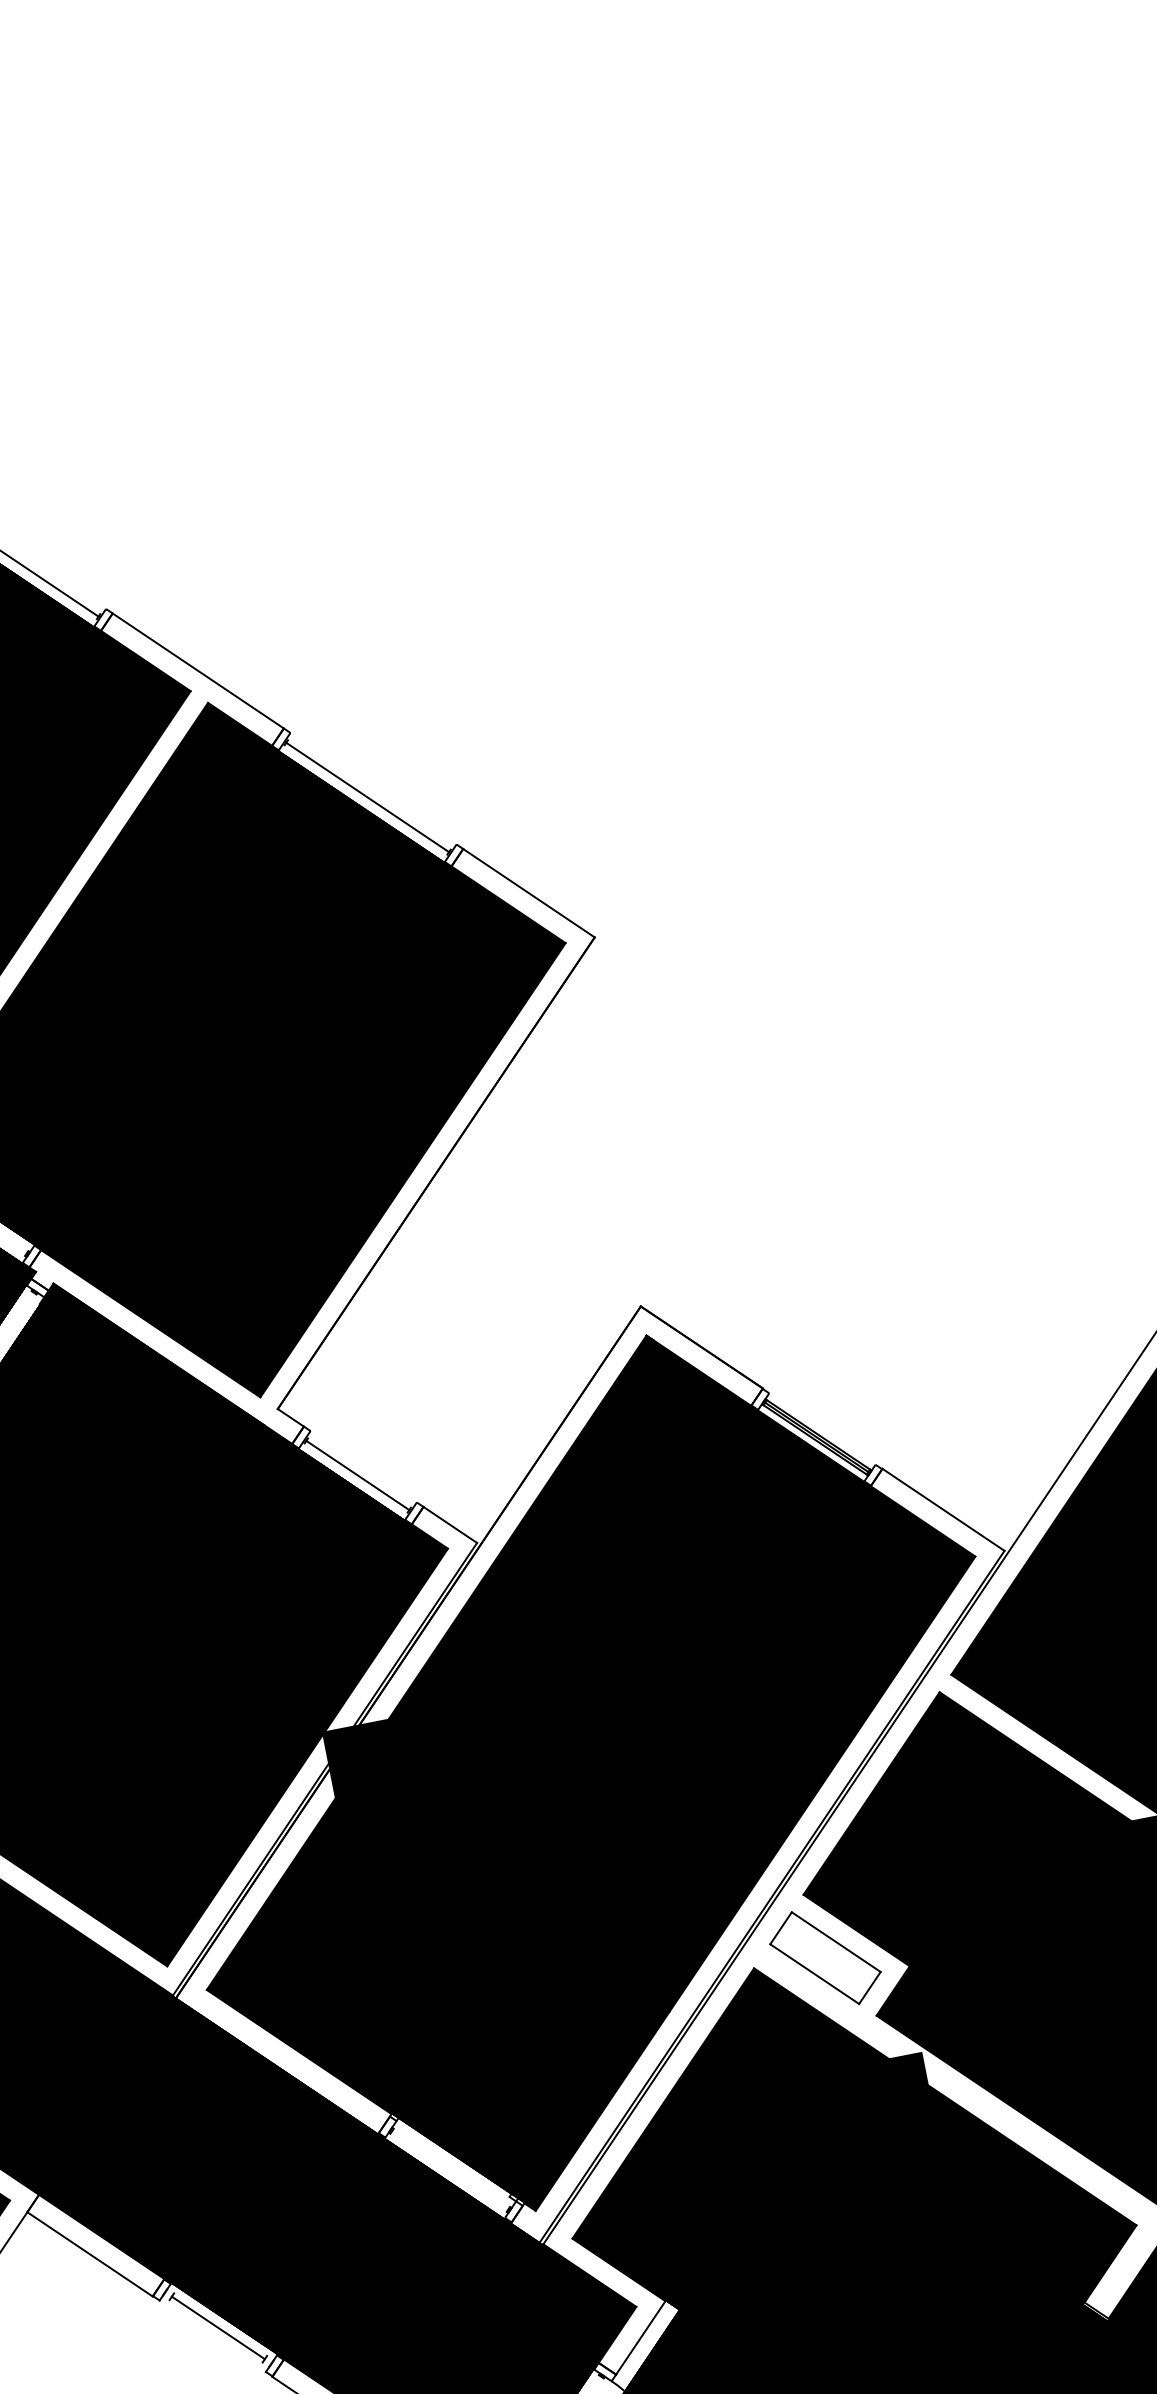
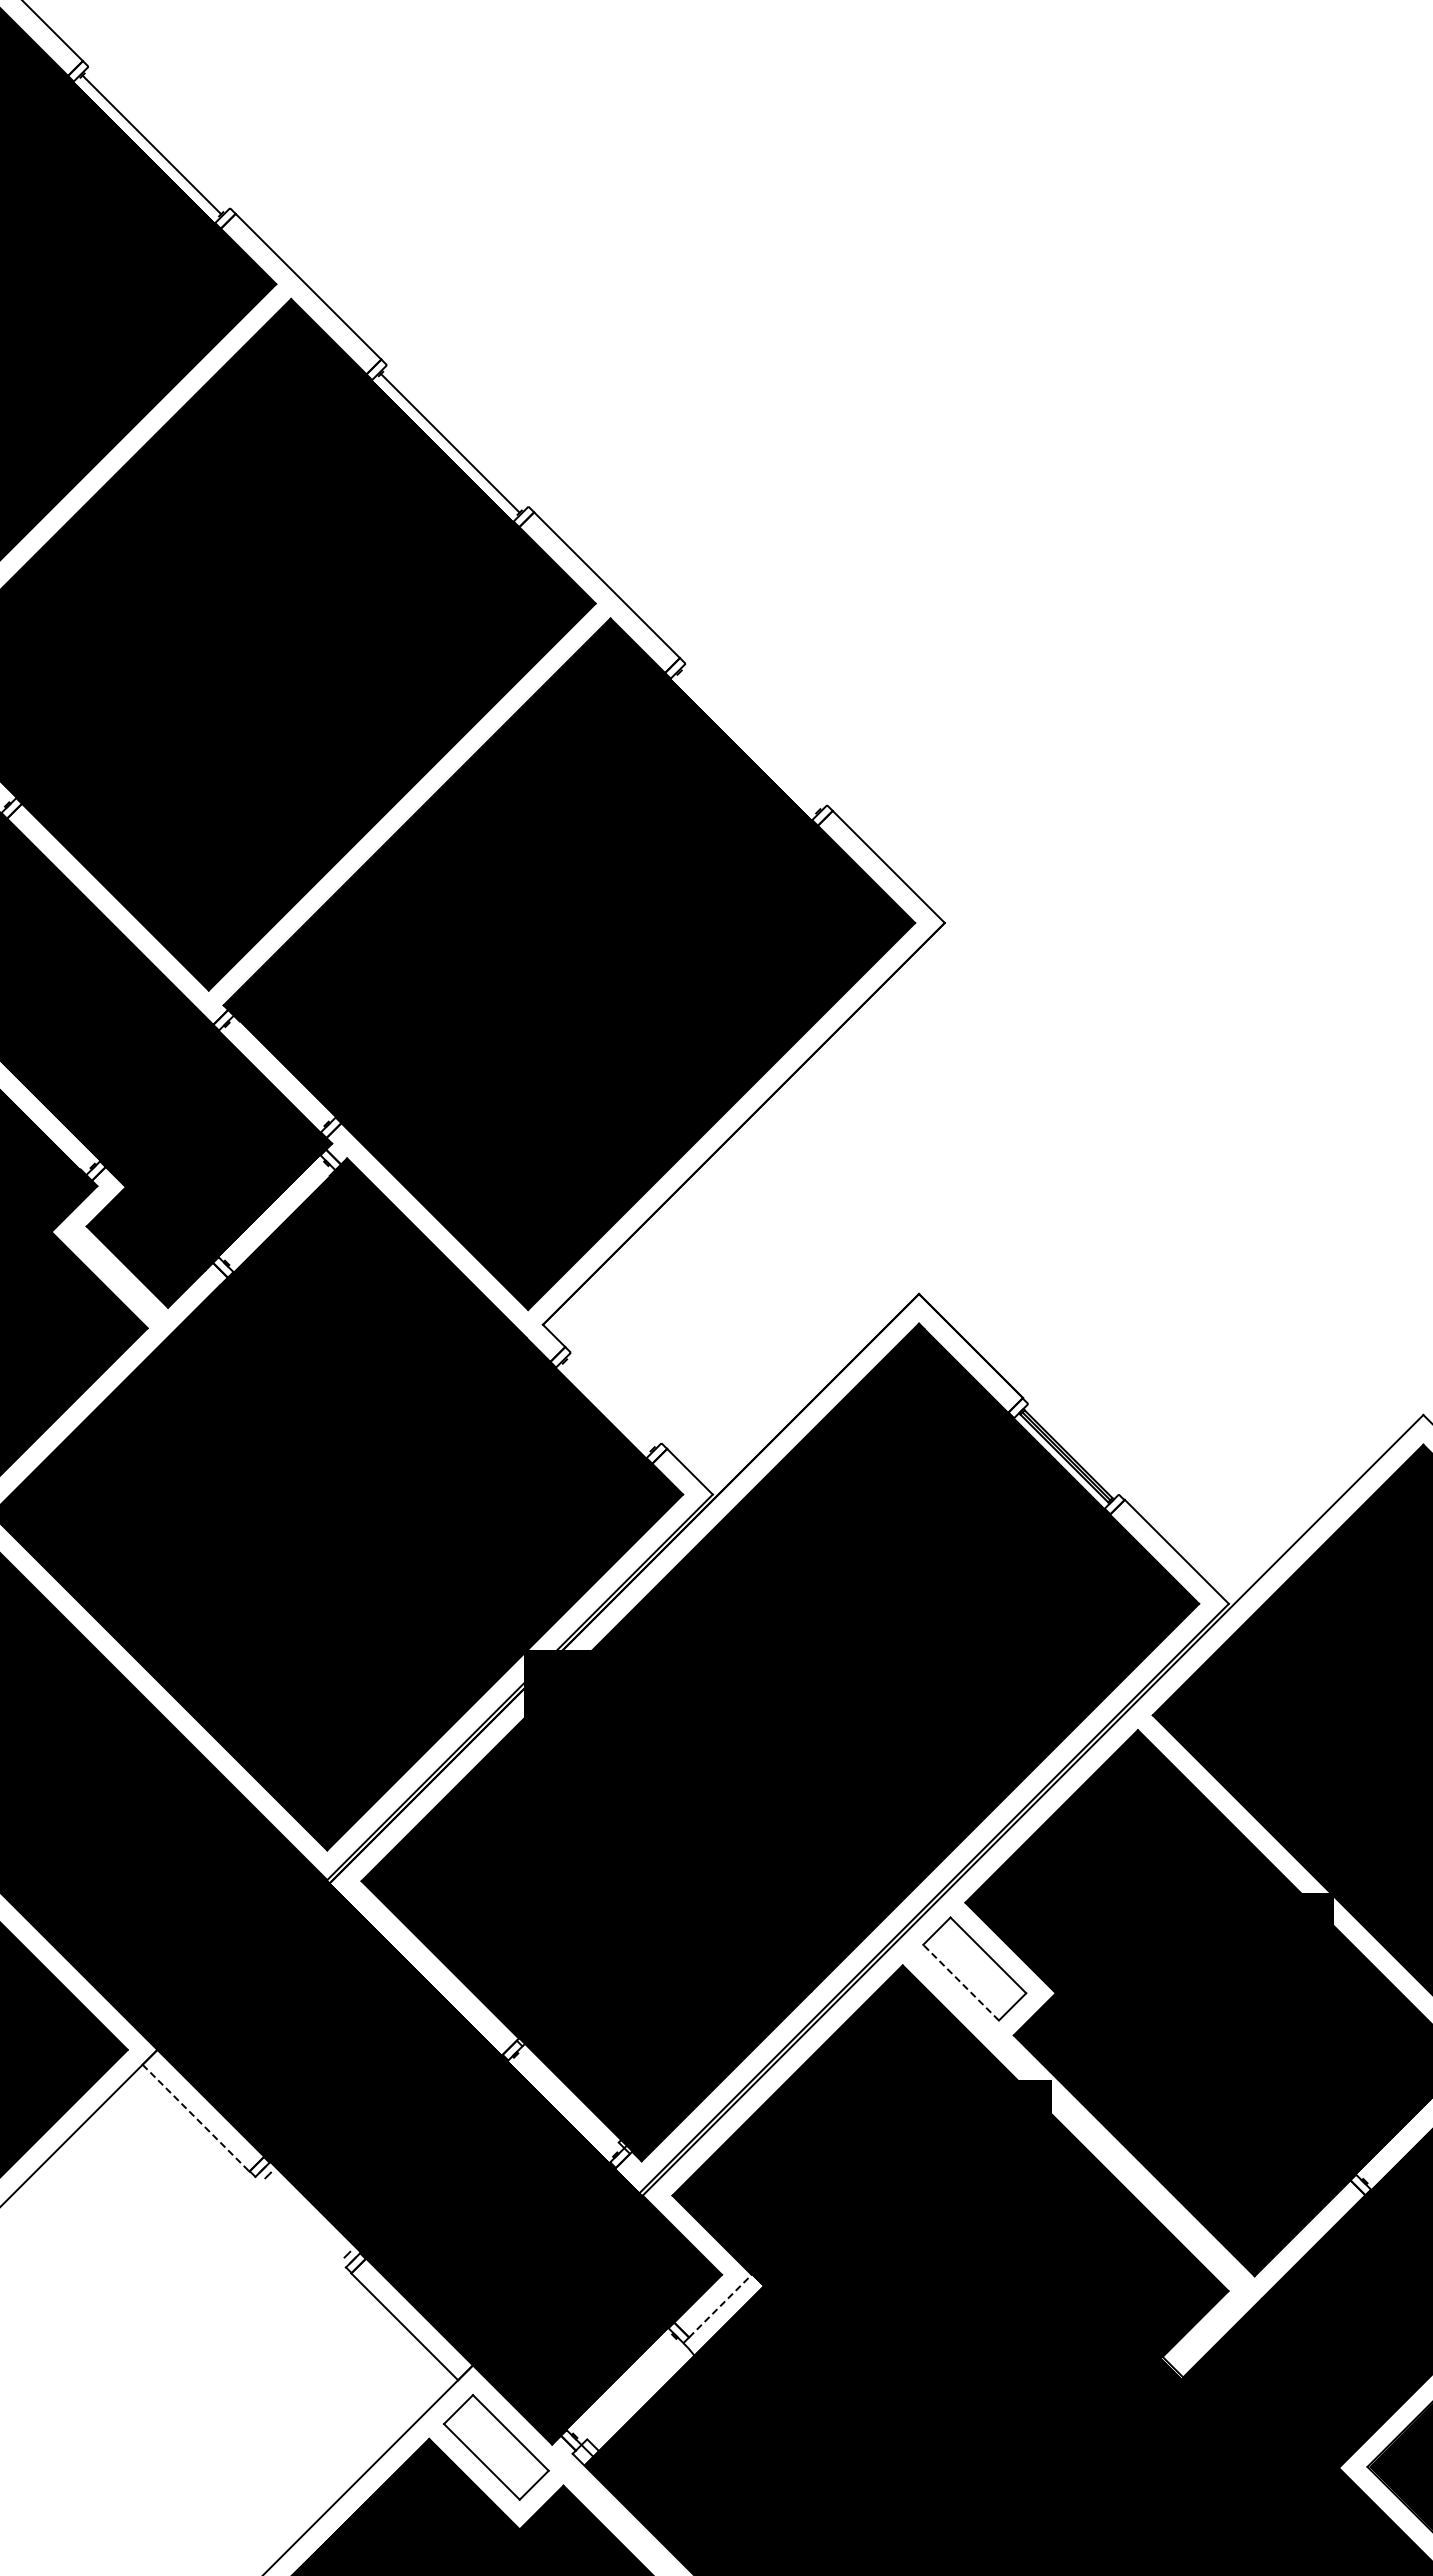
line: (367, 797) -> (748, 741), removed
line: (357, 1475) -> (608, 1405), removed
line: (815, 1973) -> (961, 1982), solid -> dashed
line: (90, 2254) -> (196, 2118), solid -> dashed
line: (217, 2327) -> (307, 2214), removed
line: (640, 2337) -> (720, 2305), solid -> dashed

